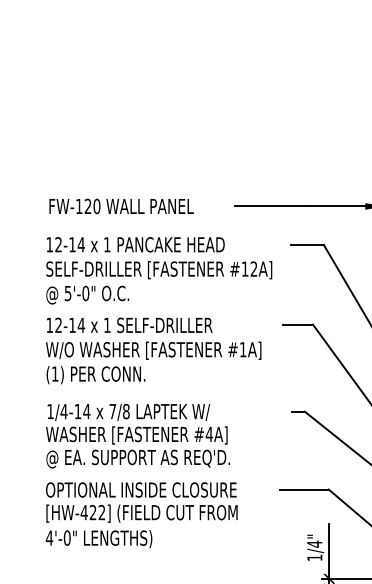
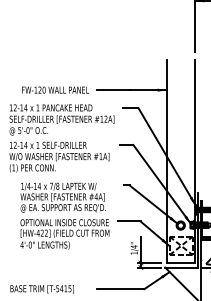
text: (121, 205) -> (55, 89), moved
text: (140, 474) -> (64, 215), moved

